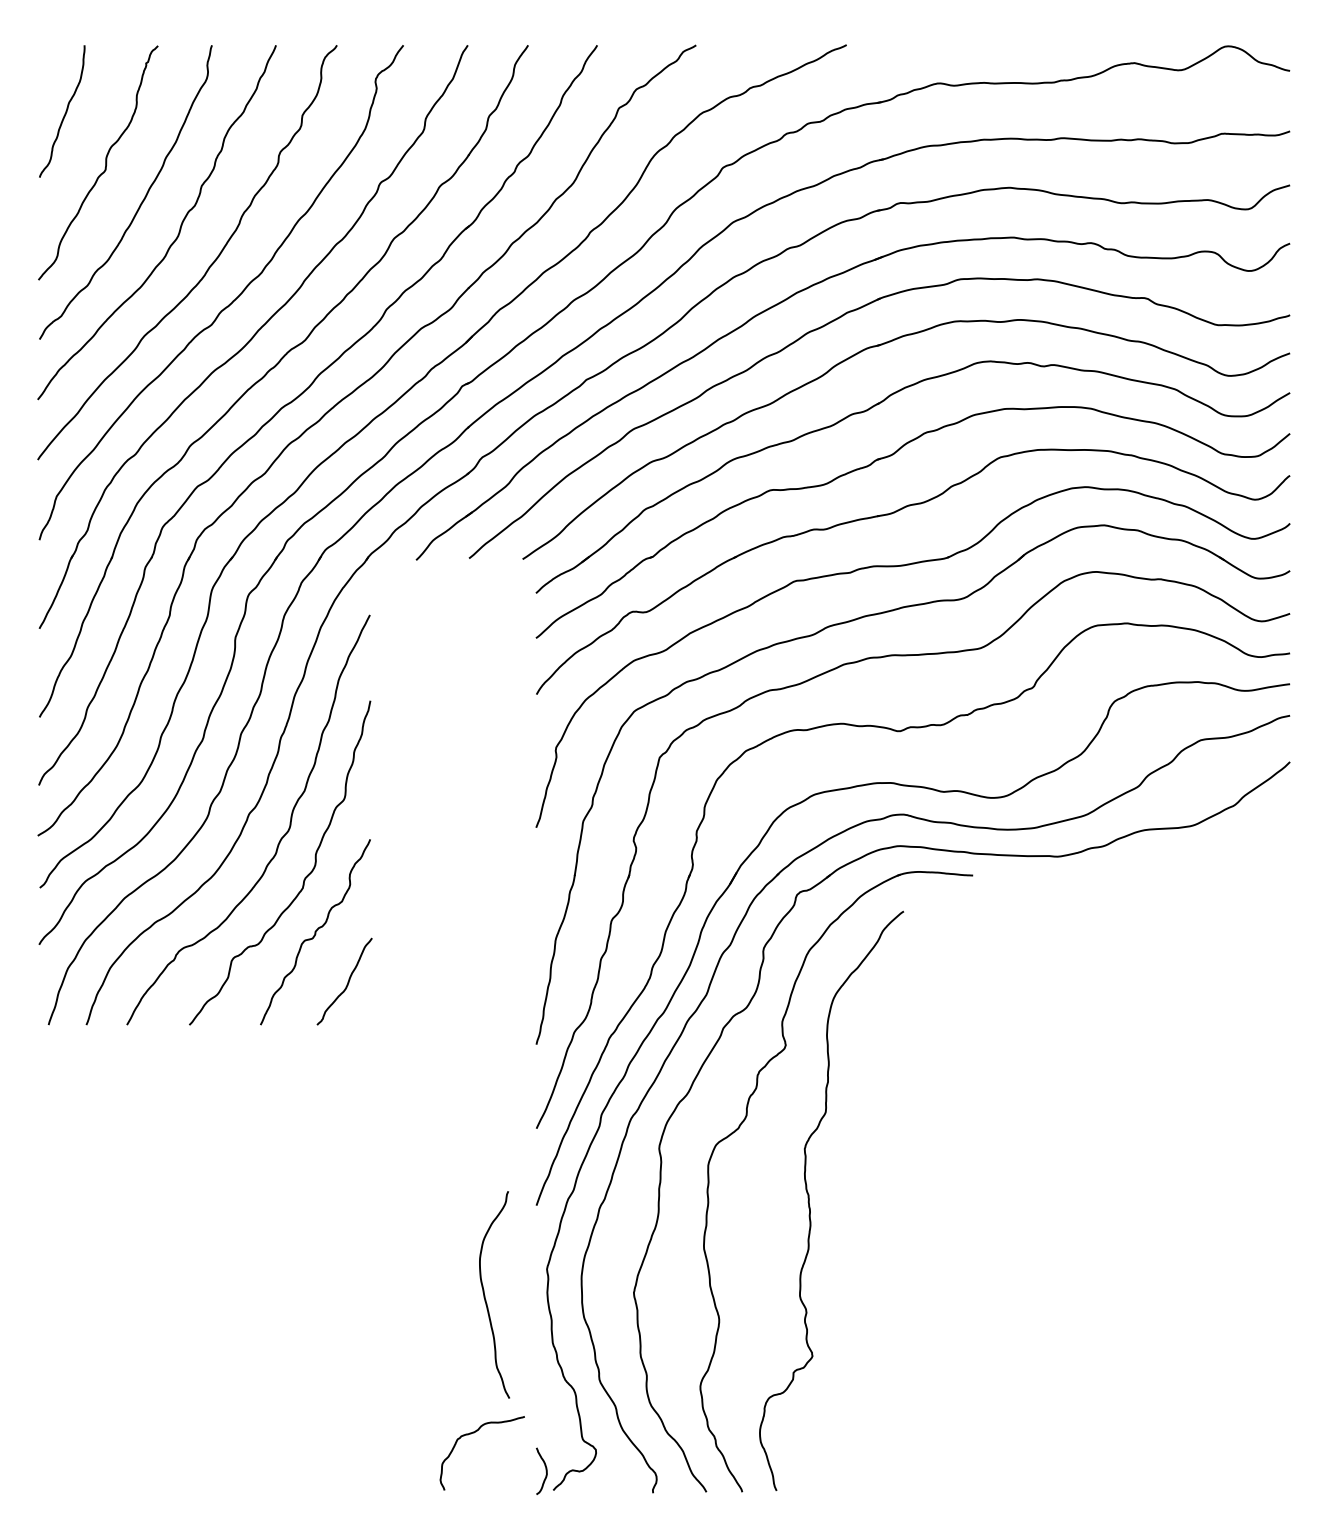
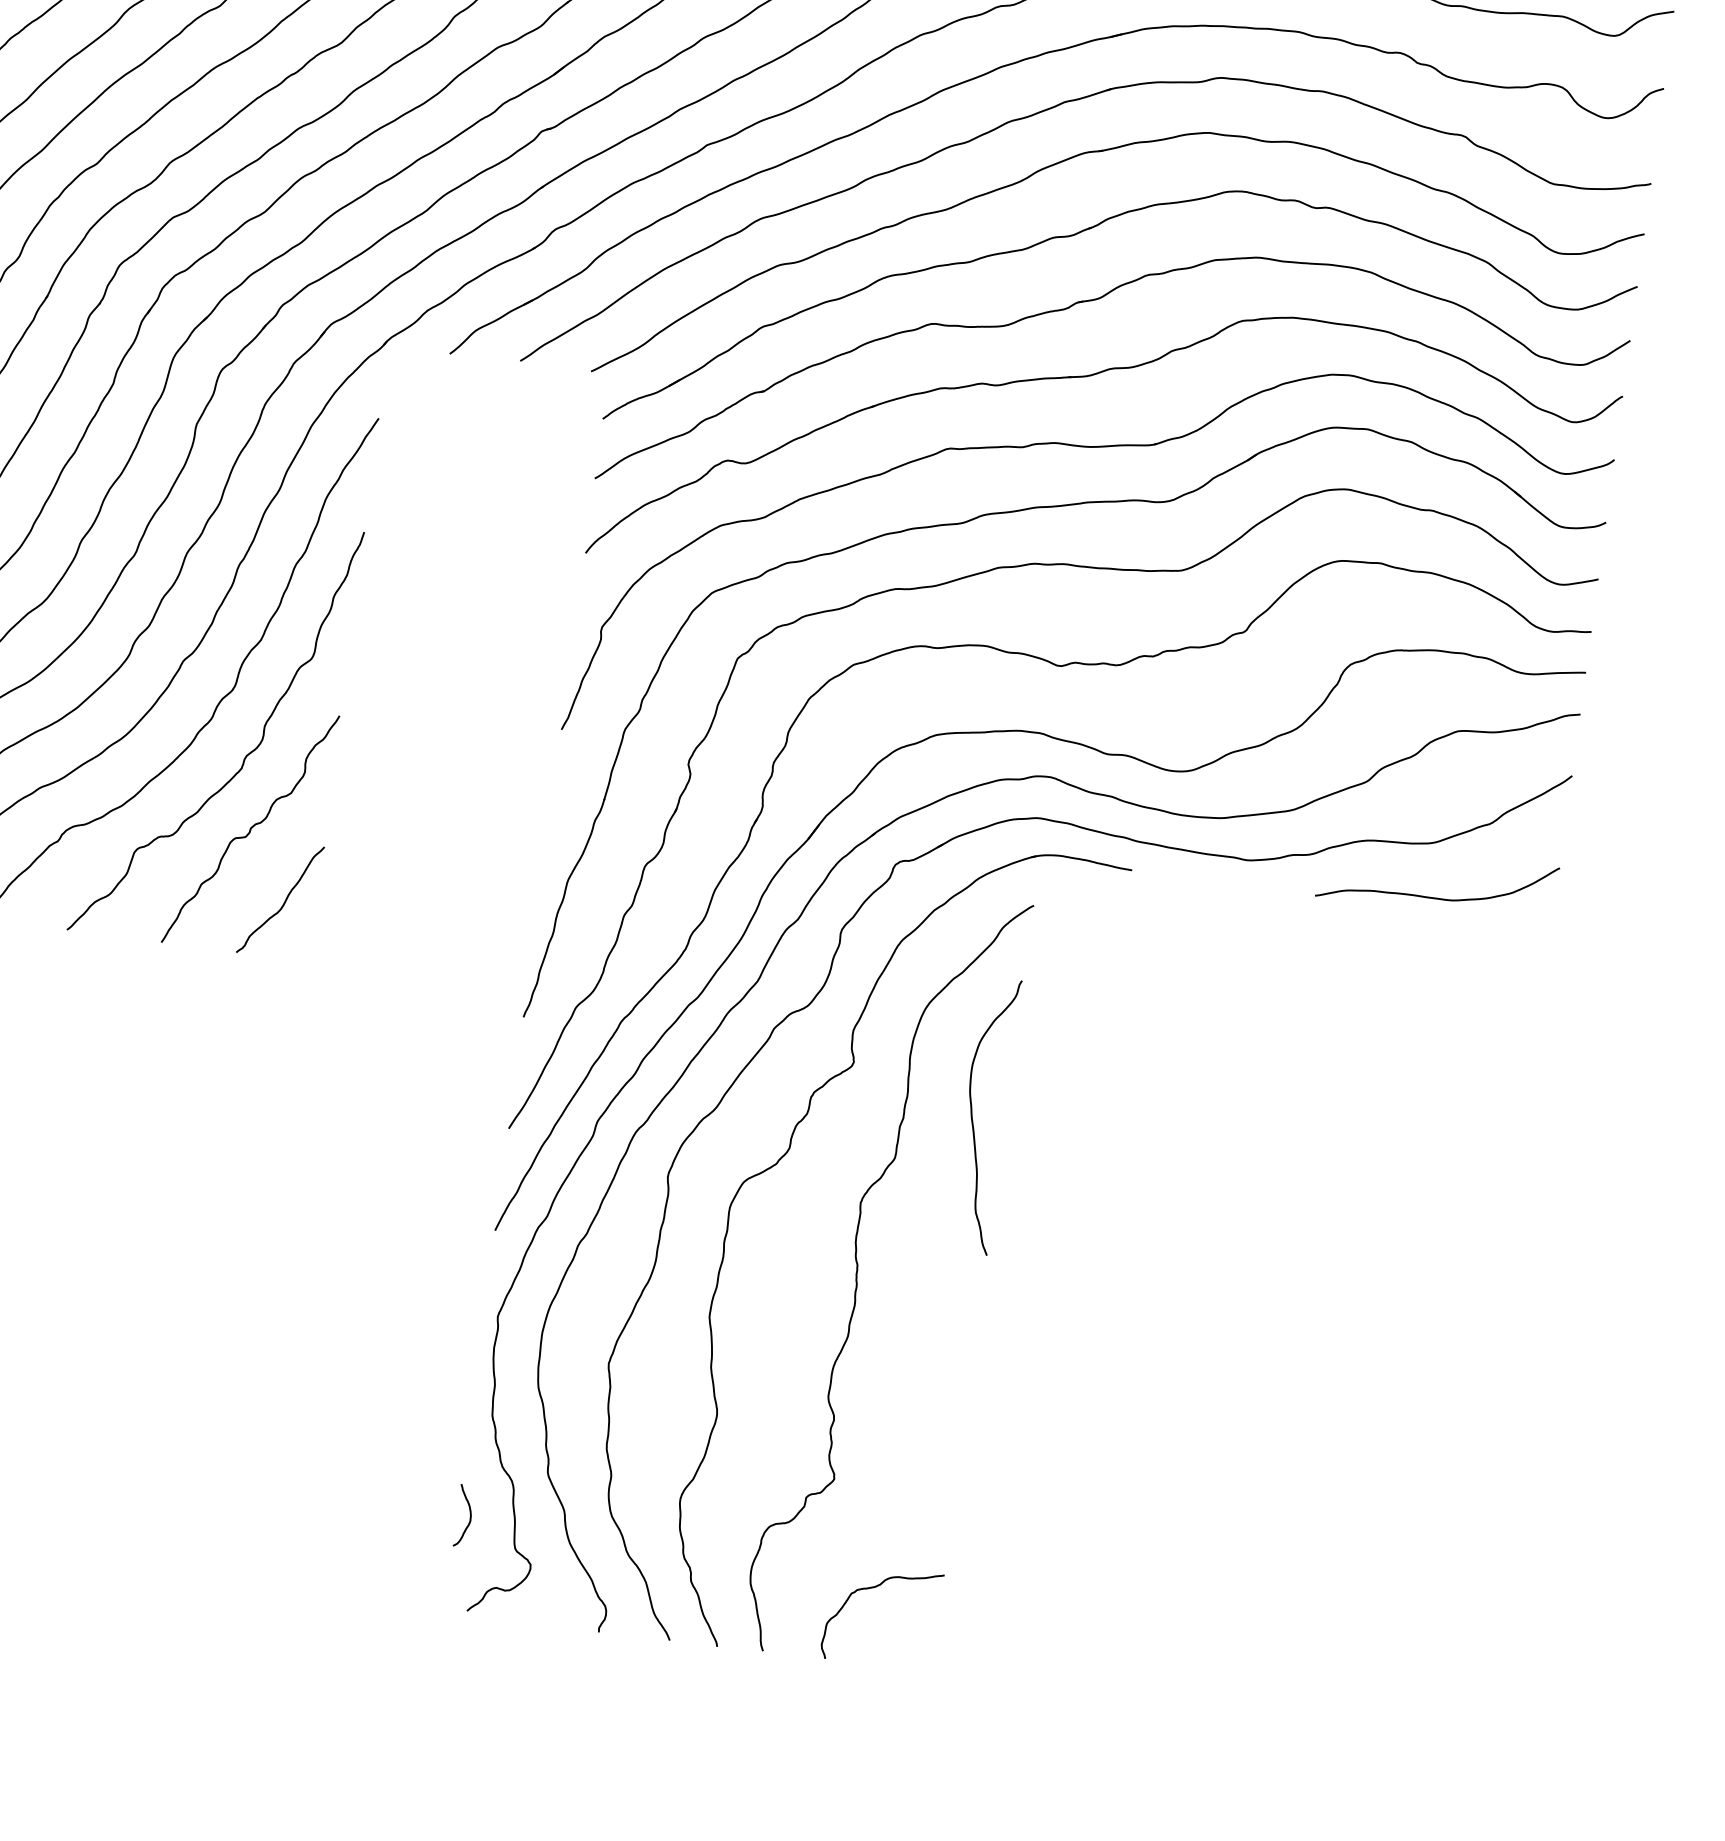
curve: (1200, 865) -> (1435, 897), added
curve: (485, 1295) -> (973, 1114), moved
curve: (474, 1433) -> (874, 1588), moved
curve: (545, 1470) -> (469, 1515), moved

